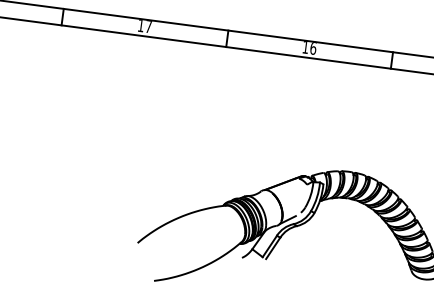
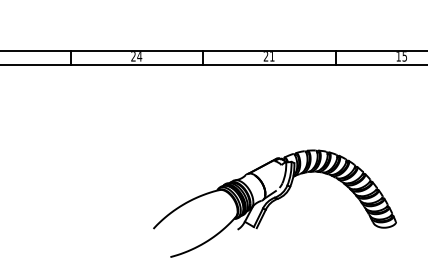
text: (144, 26) -> (136, 56), 17 -> 24
text: (308, 47) -> (268, 56), 16 -> 21

